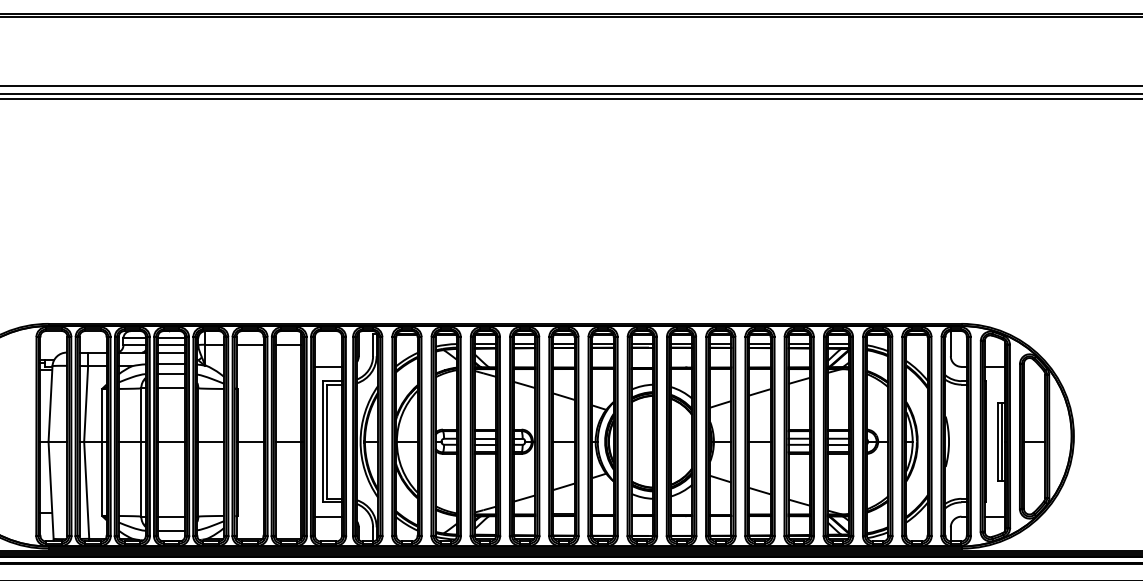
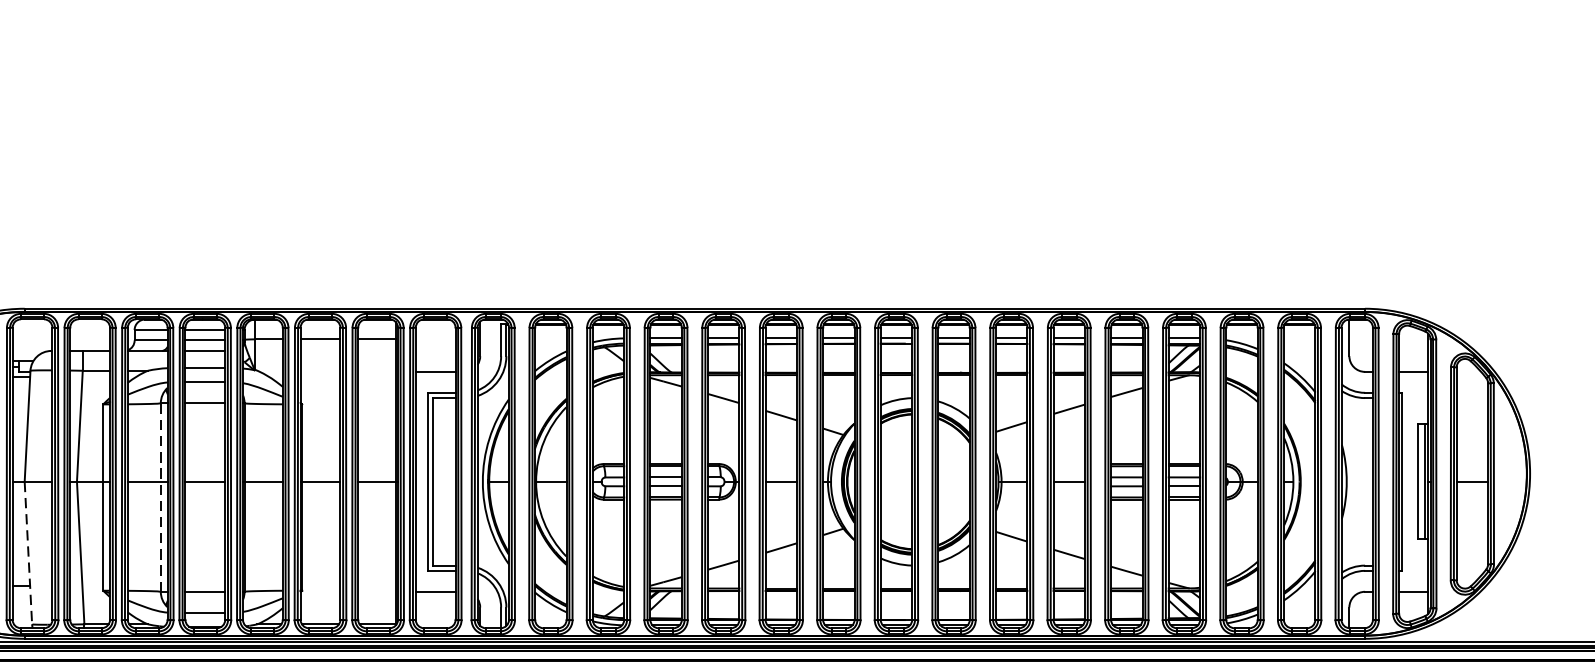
line: (141, 451) -> (161, 496), solid -> dashed
line: (51, 490) -> (29, 553), solid -> dashed

